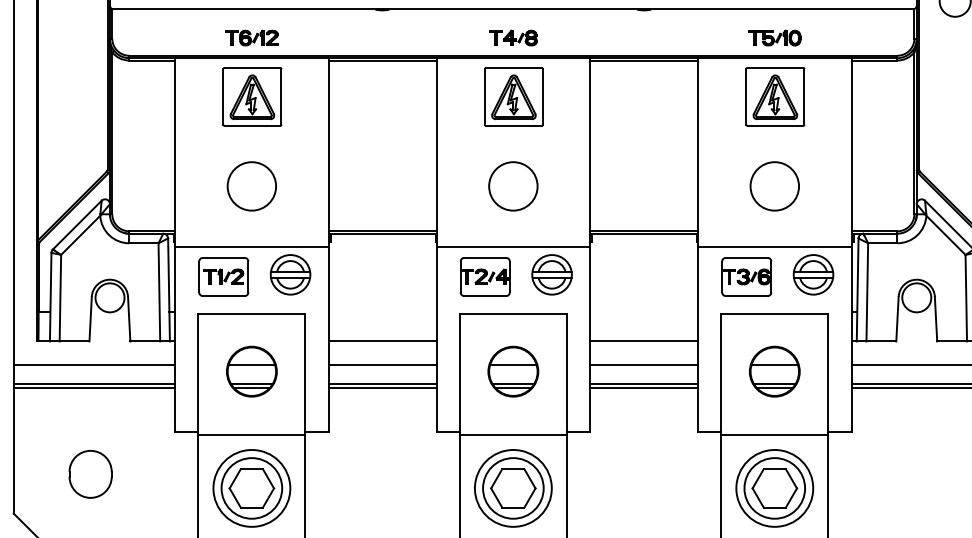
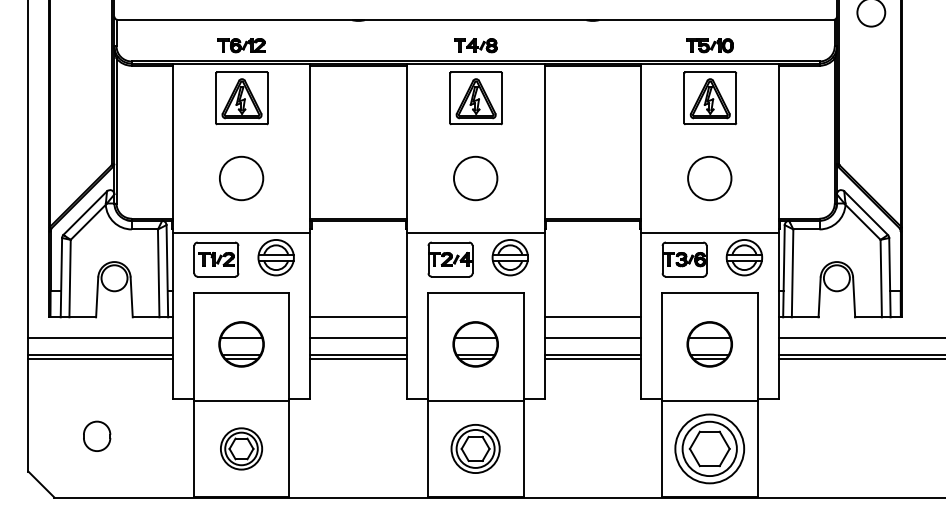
part: (89, 474) -> (96, 436), size x0.7
part: (251, 487) -> (241, 448), size x0.6
part: (513, 487) -> (475, 448), size x0.7

